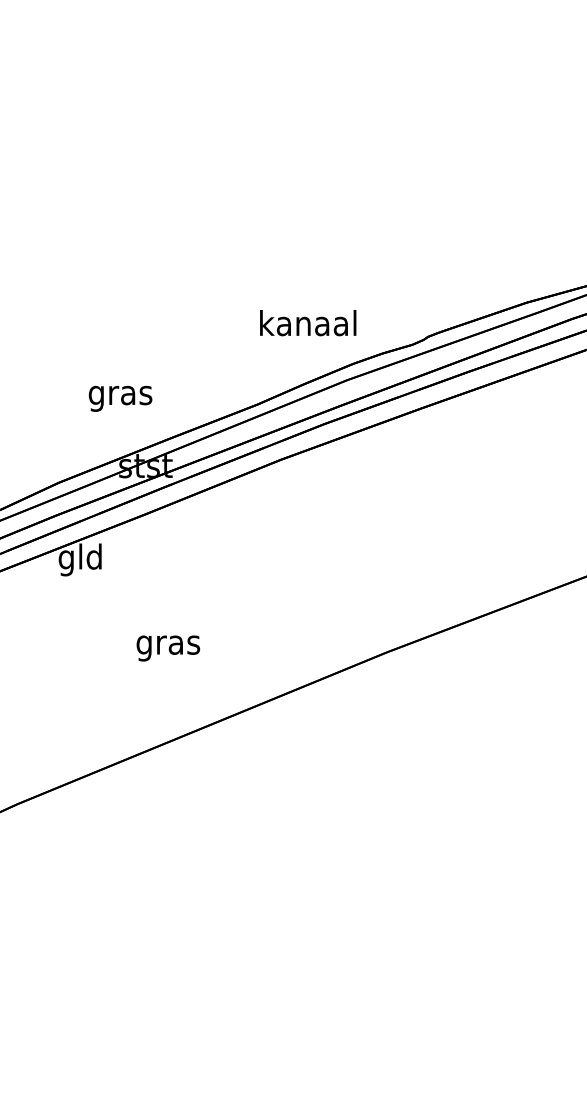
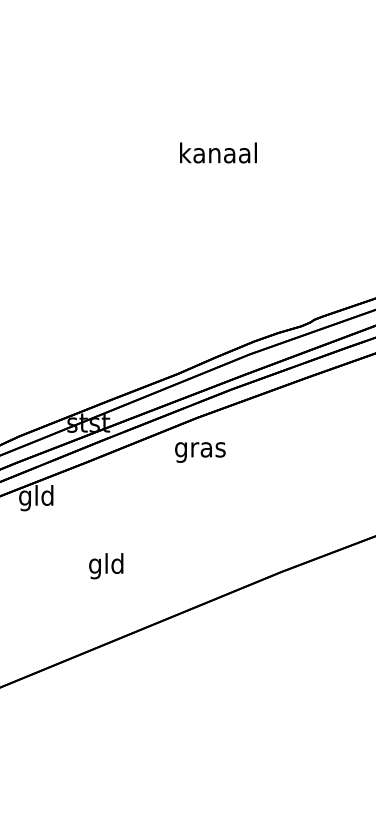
text: (308, 323) -> (218, 153), moved
text: (120, 398) -> (200, 452), moved
text: (168, 644) -> (106, 565), gras -> gld

